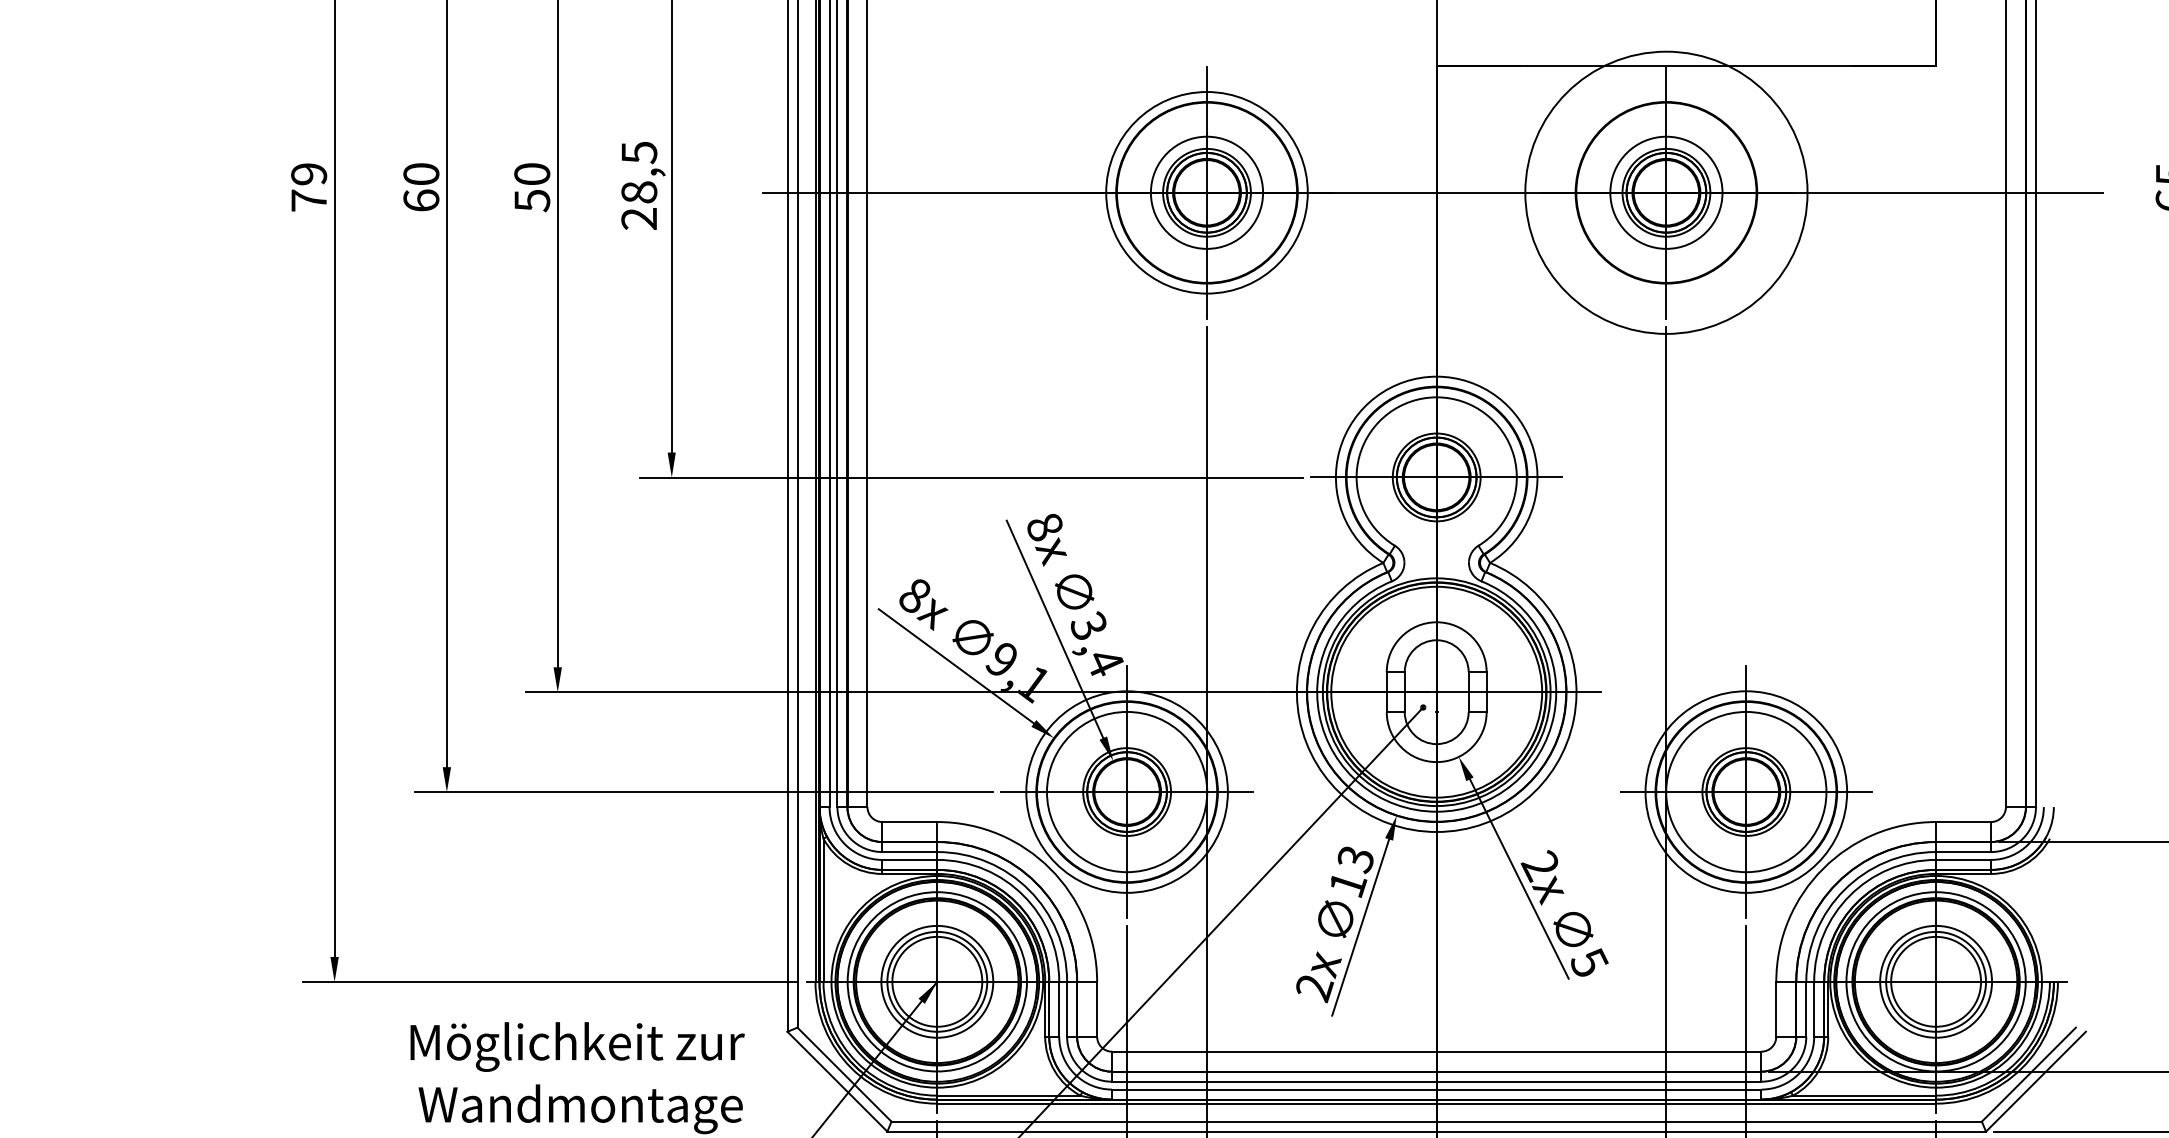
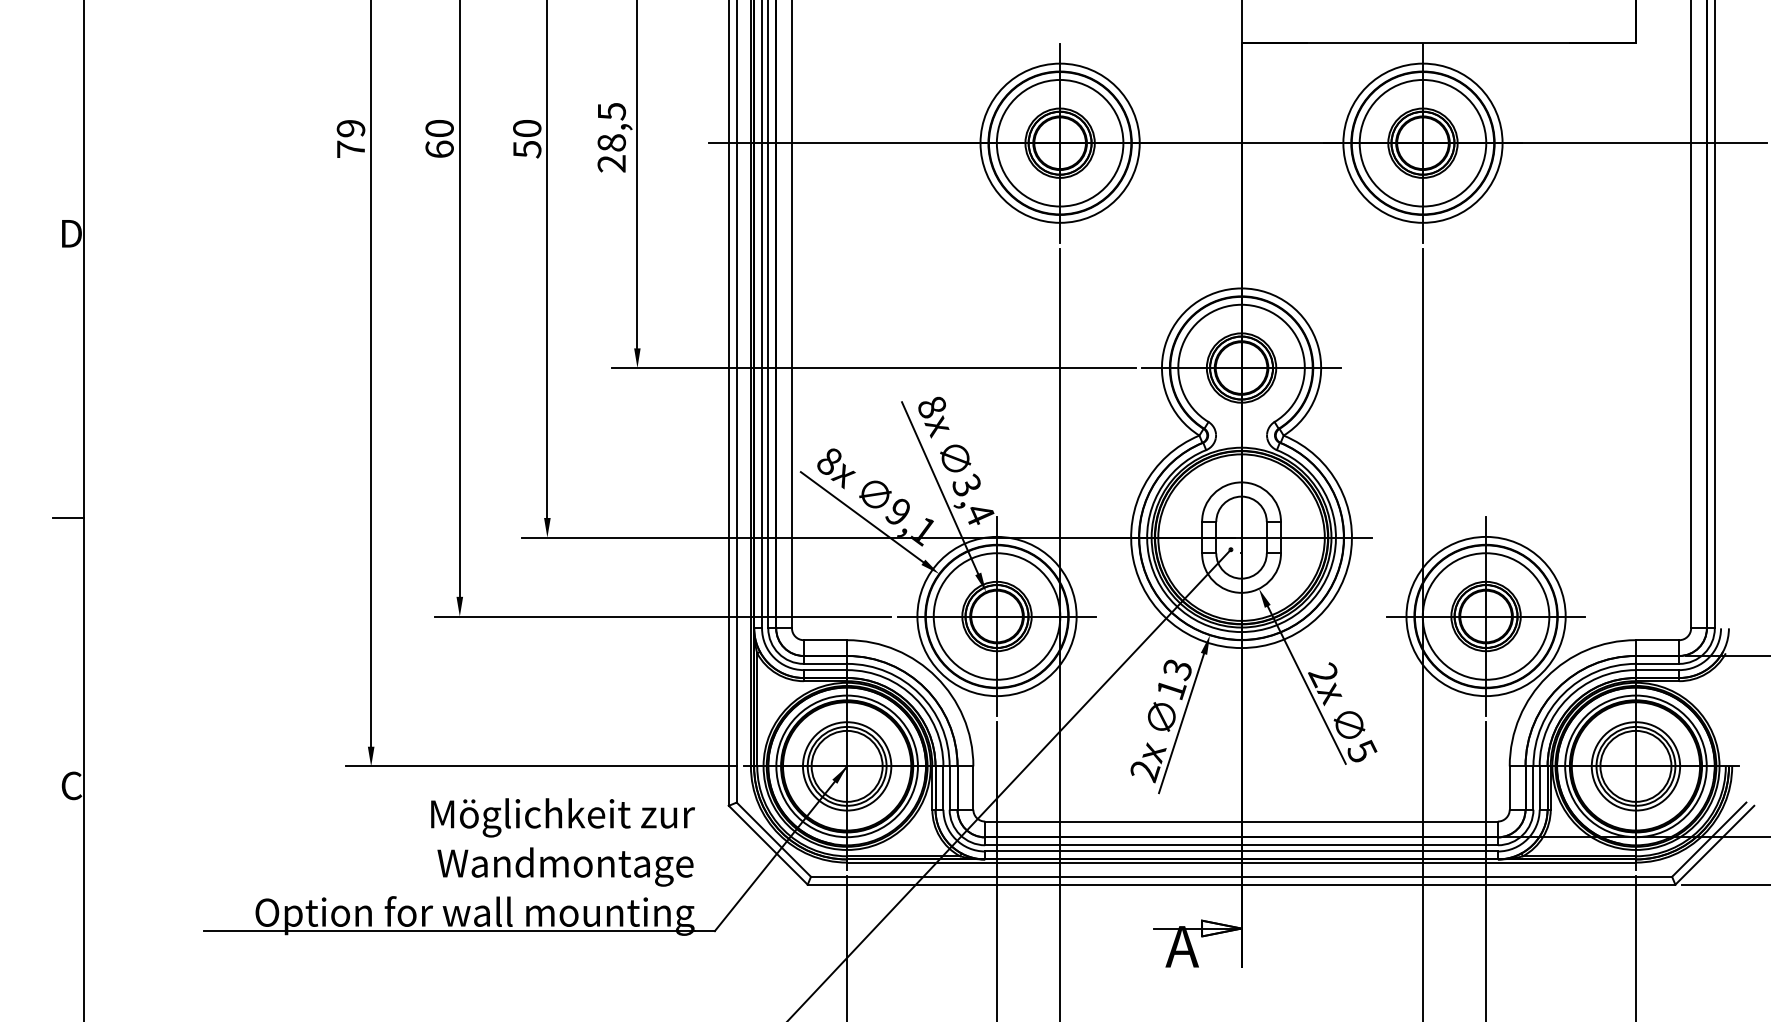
circle: (1206, 191) -> (1059, 142), size x1.43
circle: (1665, 191) -> (1422, 142), size x0.71
circle: (1665, 191) -> (1422, 142), size x1.43

